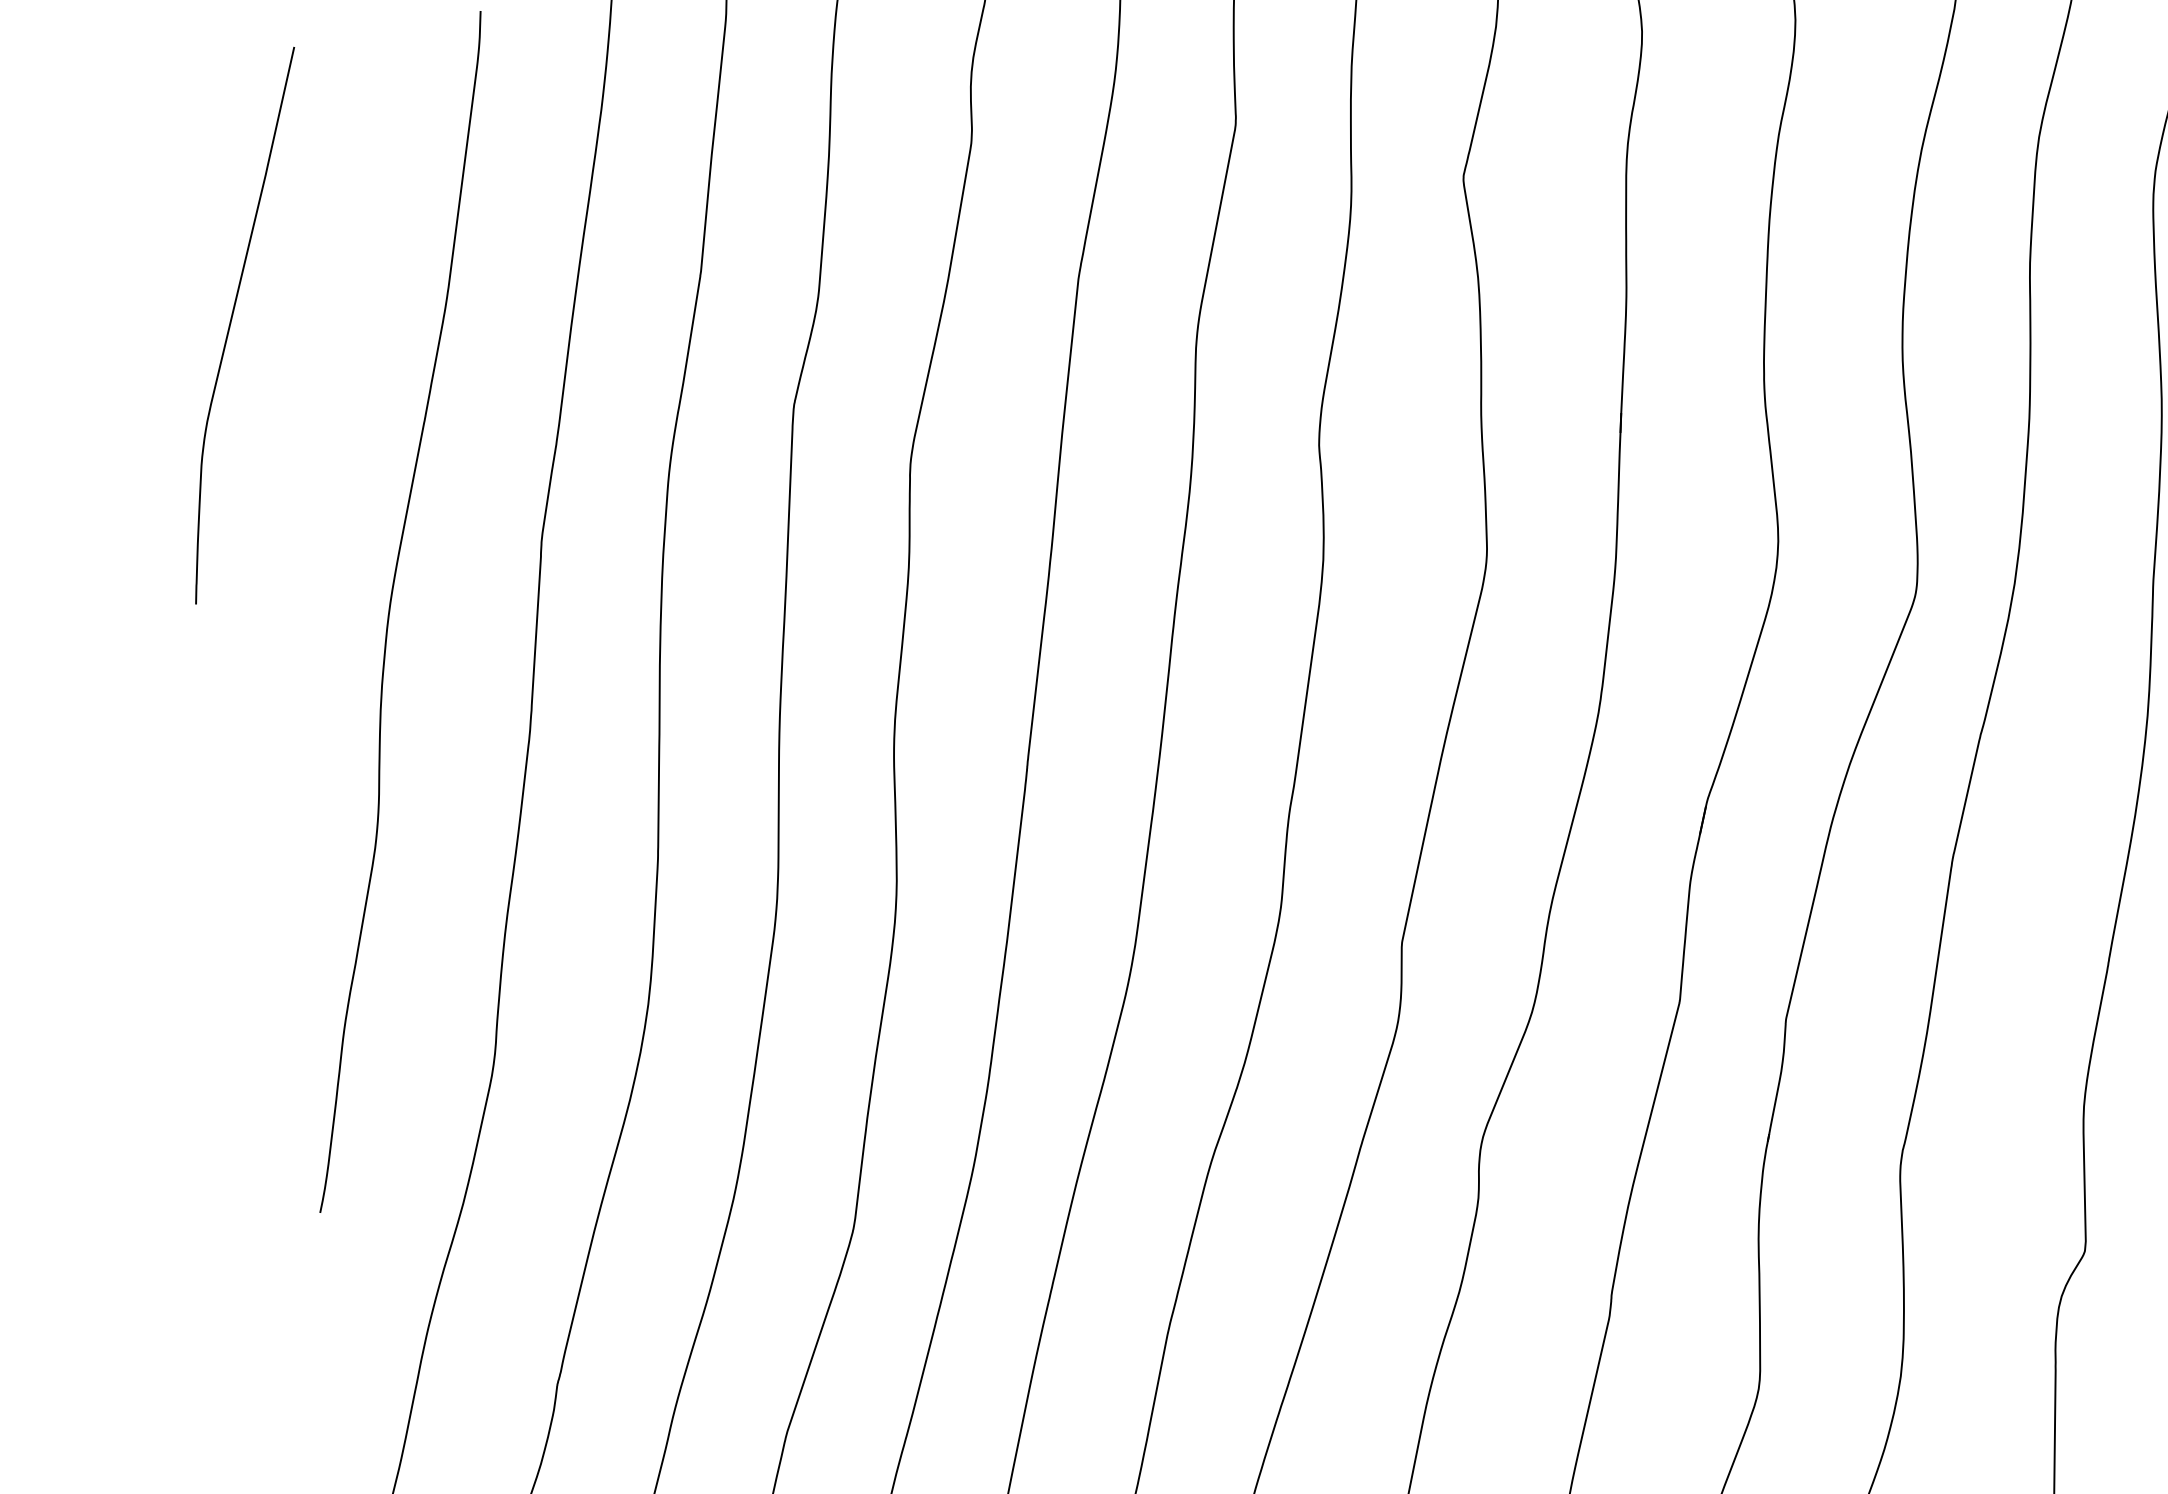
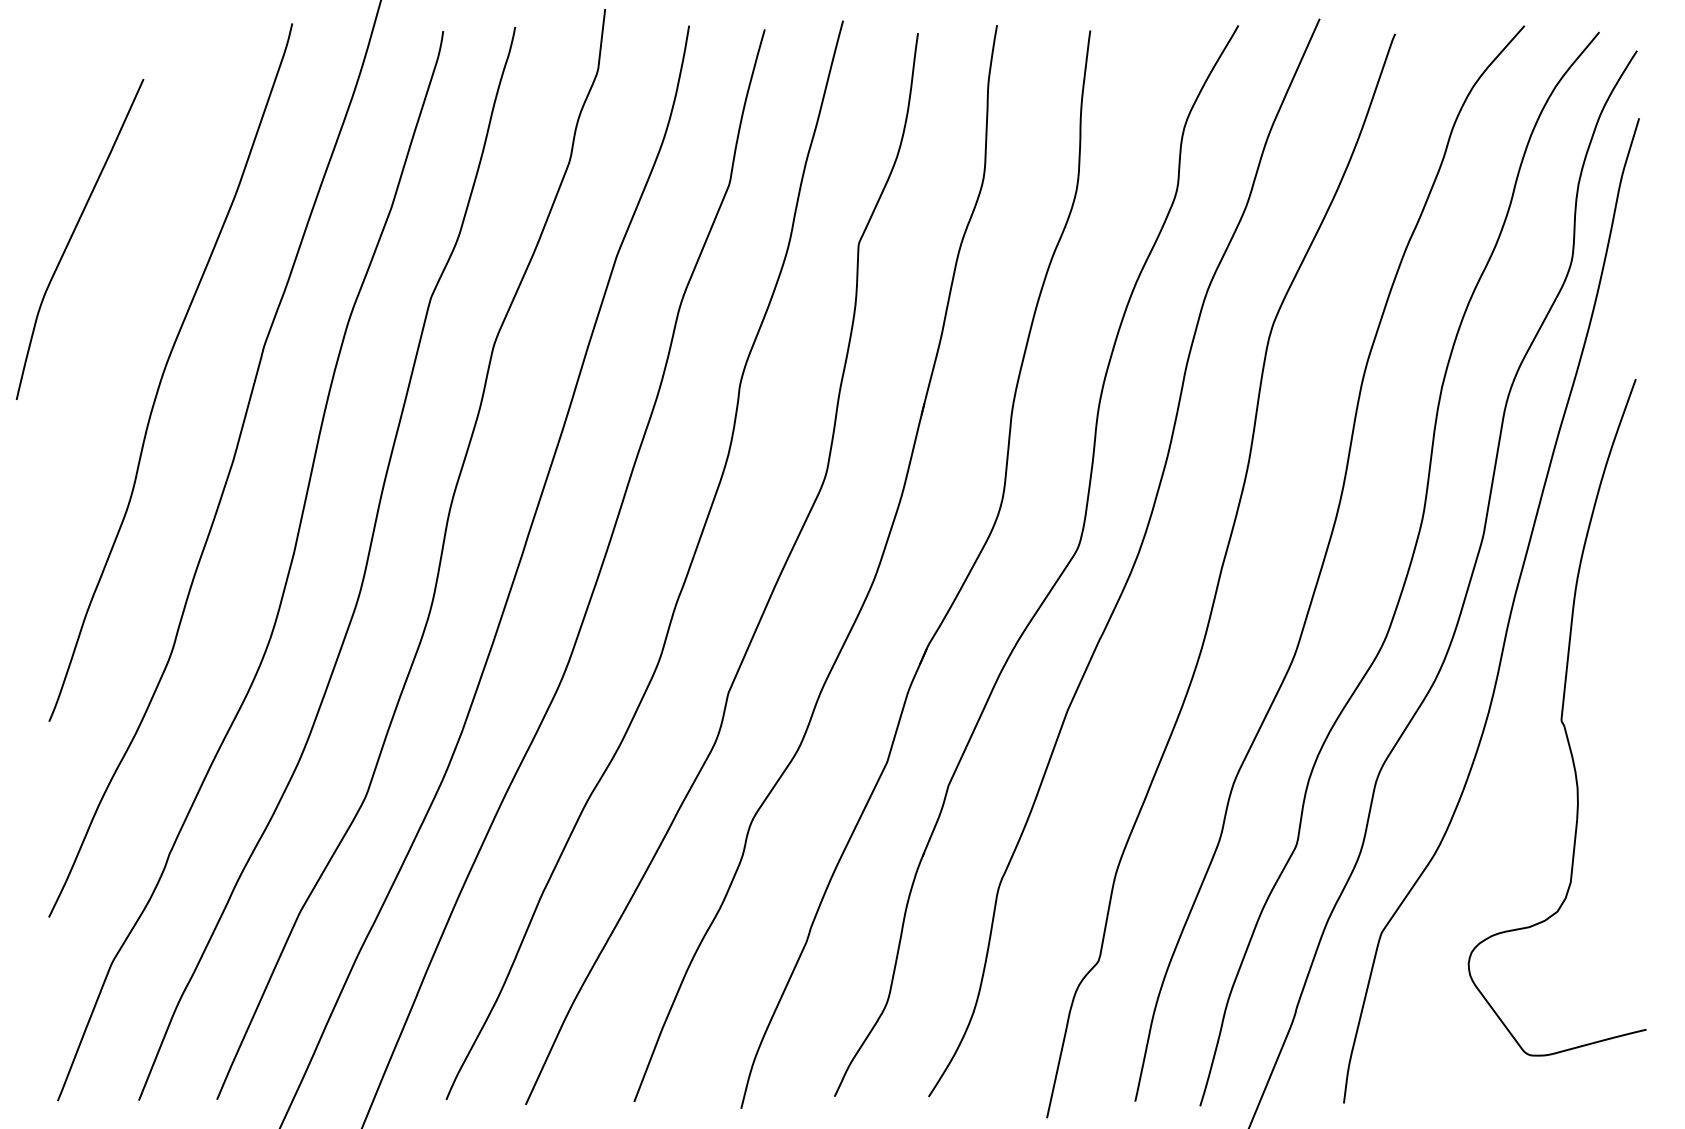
curve: (231, 323) -> (72, 236), moved

